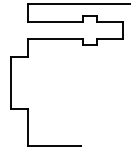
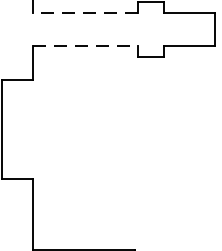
line: (55, 21) -> (85, 12), solid -> dashed
line: (55, 38) -> (85, 44), solid -> dashed

